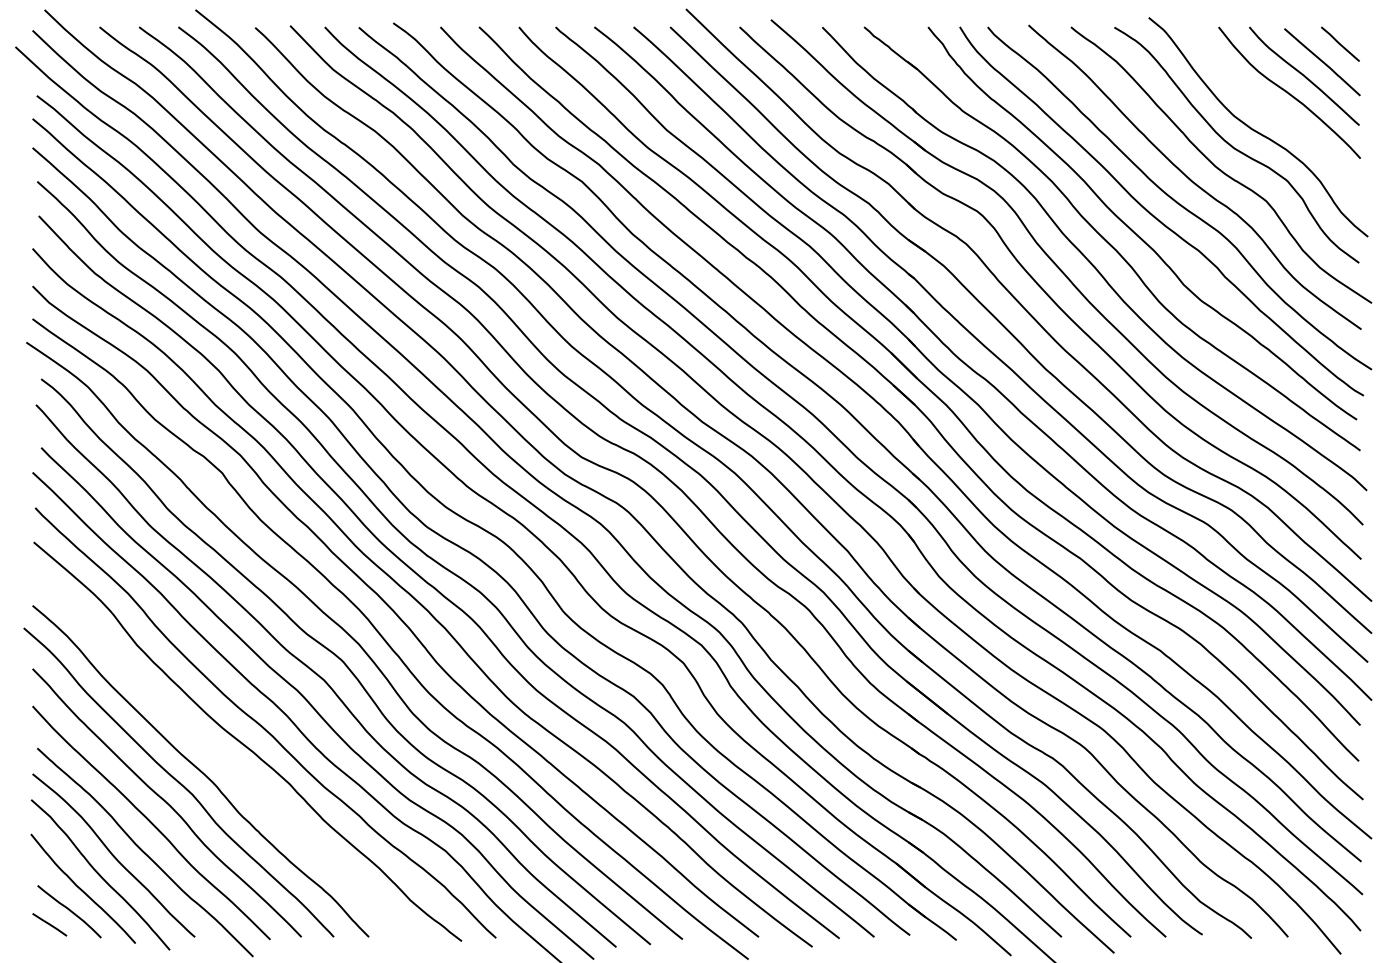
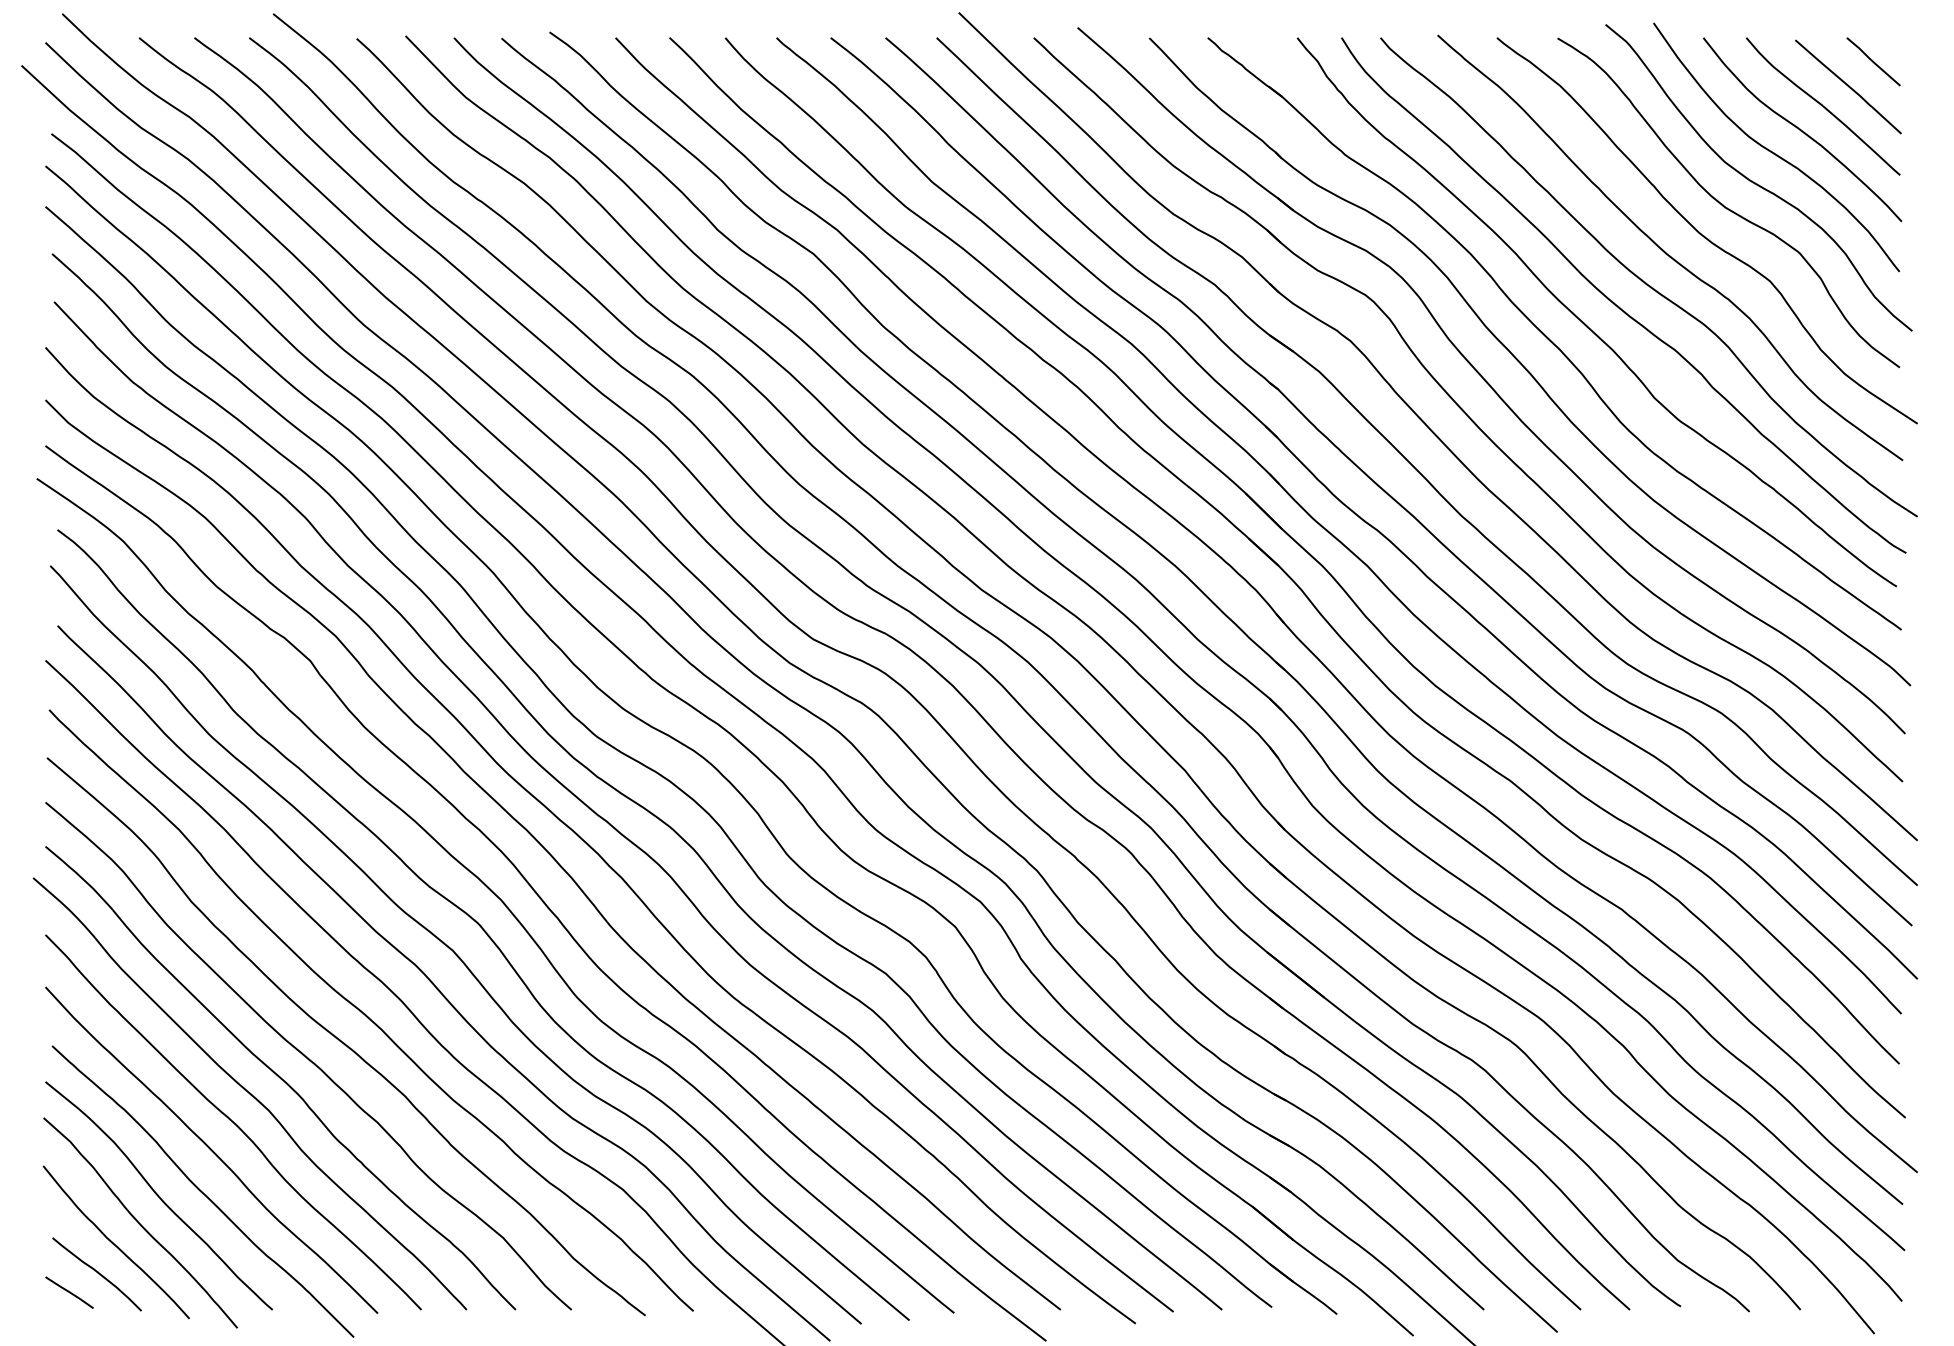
curve: (1267, 107) -> (1771, 150), added
curve: (219, 755) -> (306, 1055), added

